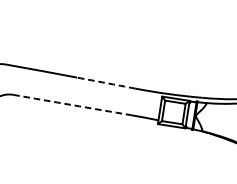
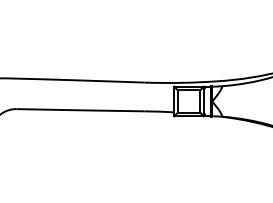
arc: (105, 83) -> (112, 81), dashed -> solid
arc: (72, 105) -> (80, 110), dashed -> solid

